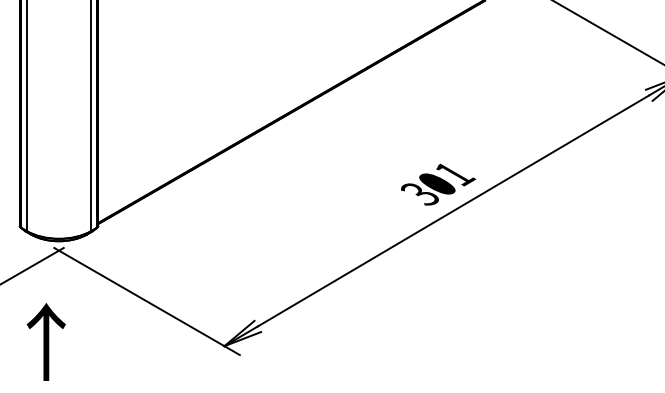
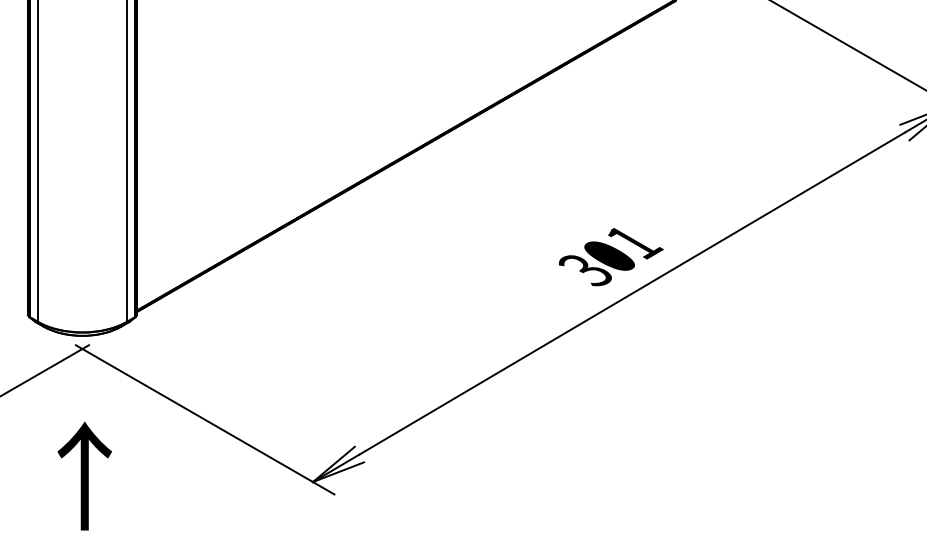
text: (46, 341) -> (84, 475), moved

